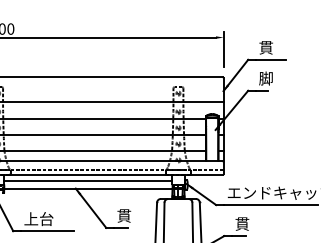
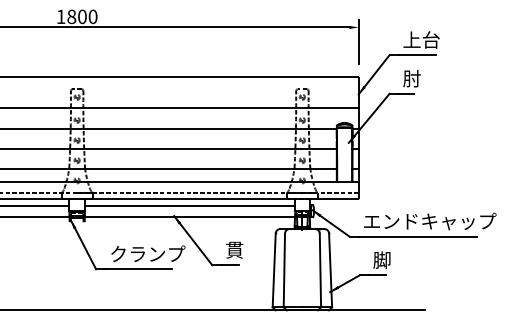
text: (273, 47) -> (421, 39), 貫 -> 上台
text: (265, 78) -> (411, 78), 脚 -> 肘
text: (54, 218) -> (147, 253), 上台 -> クランプ
text: (241, 223) -> (381, 259), 貫 -> 脚

